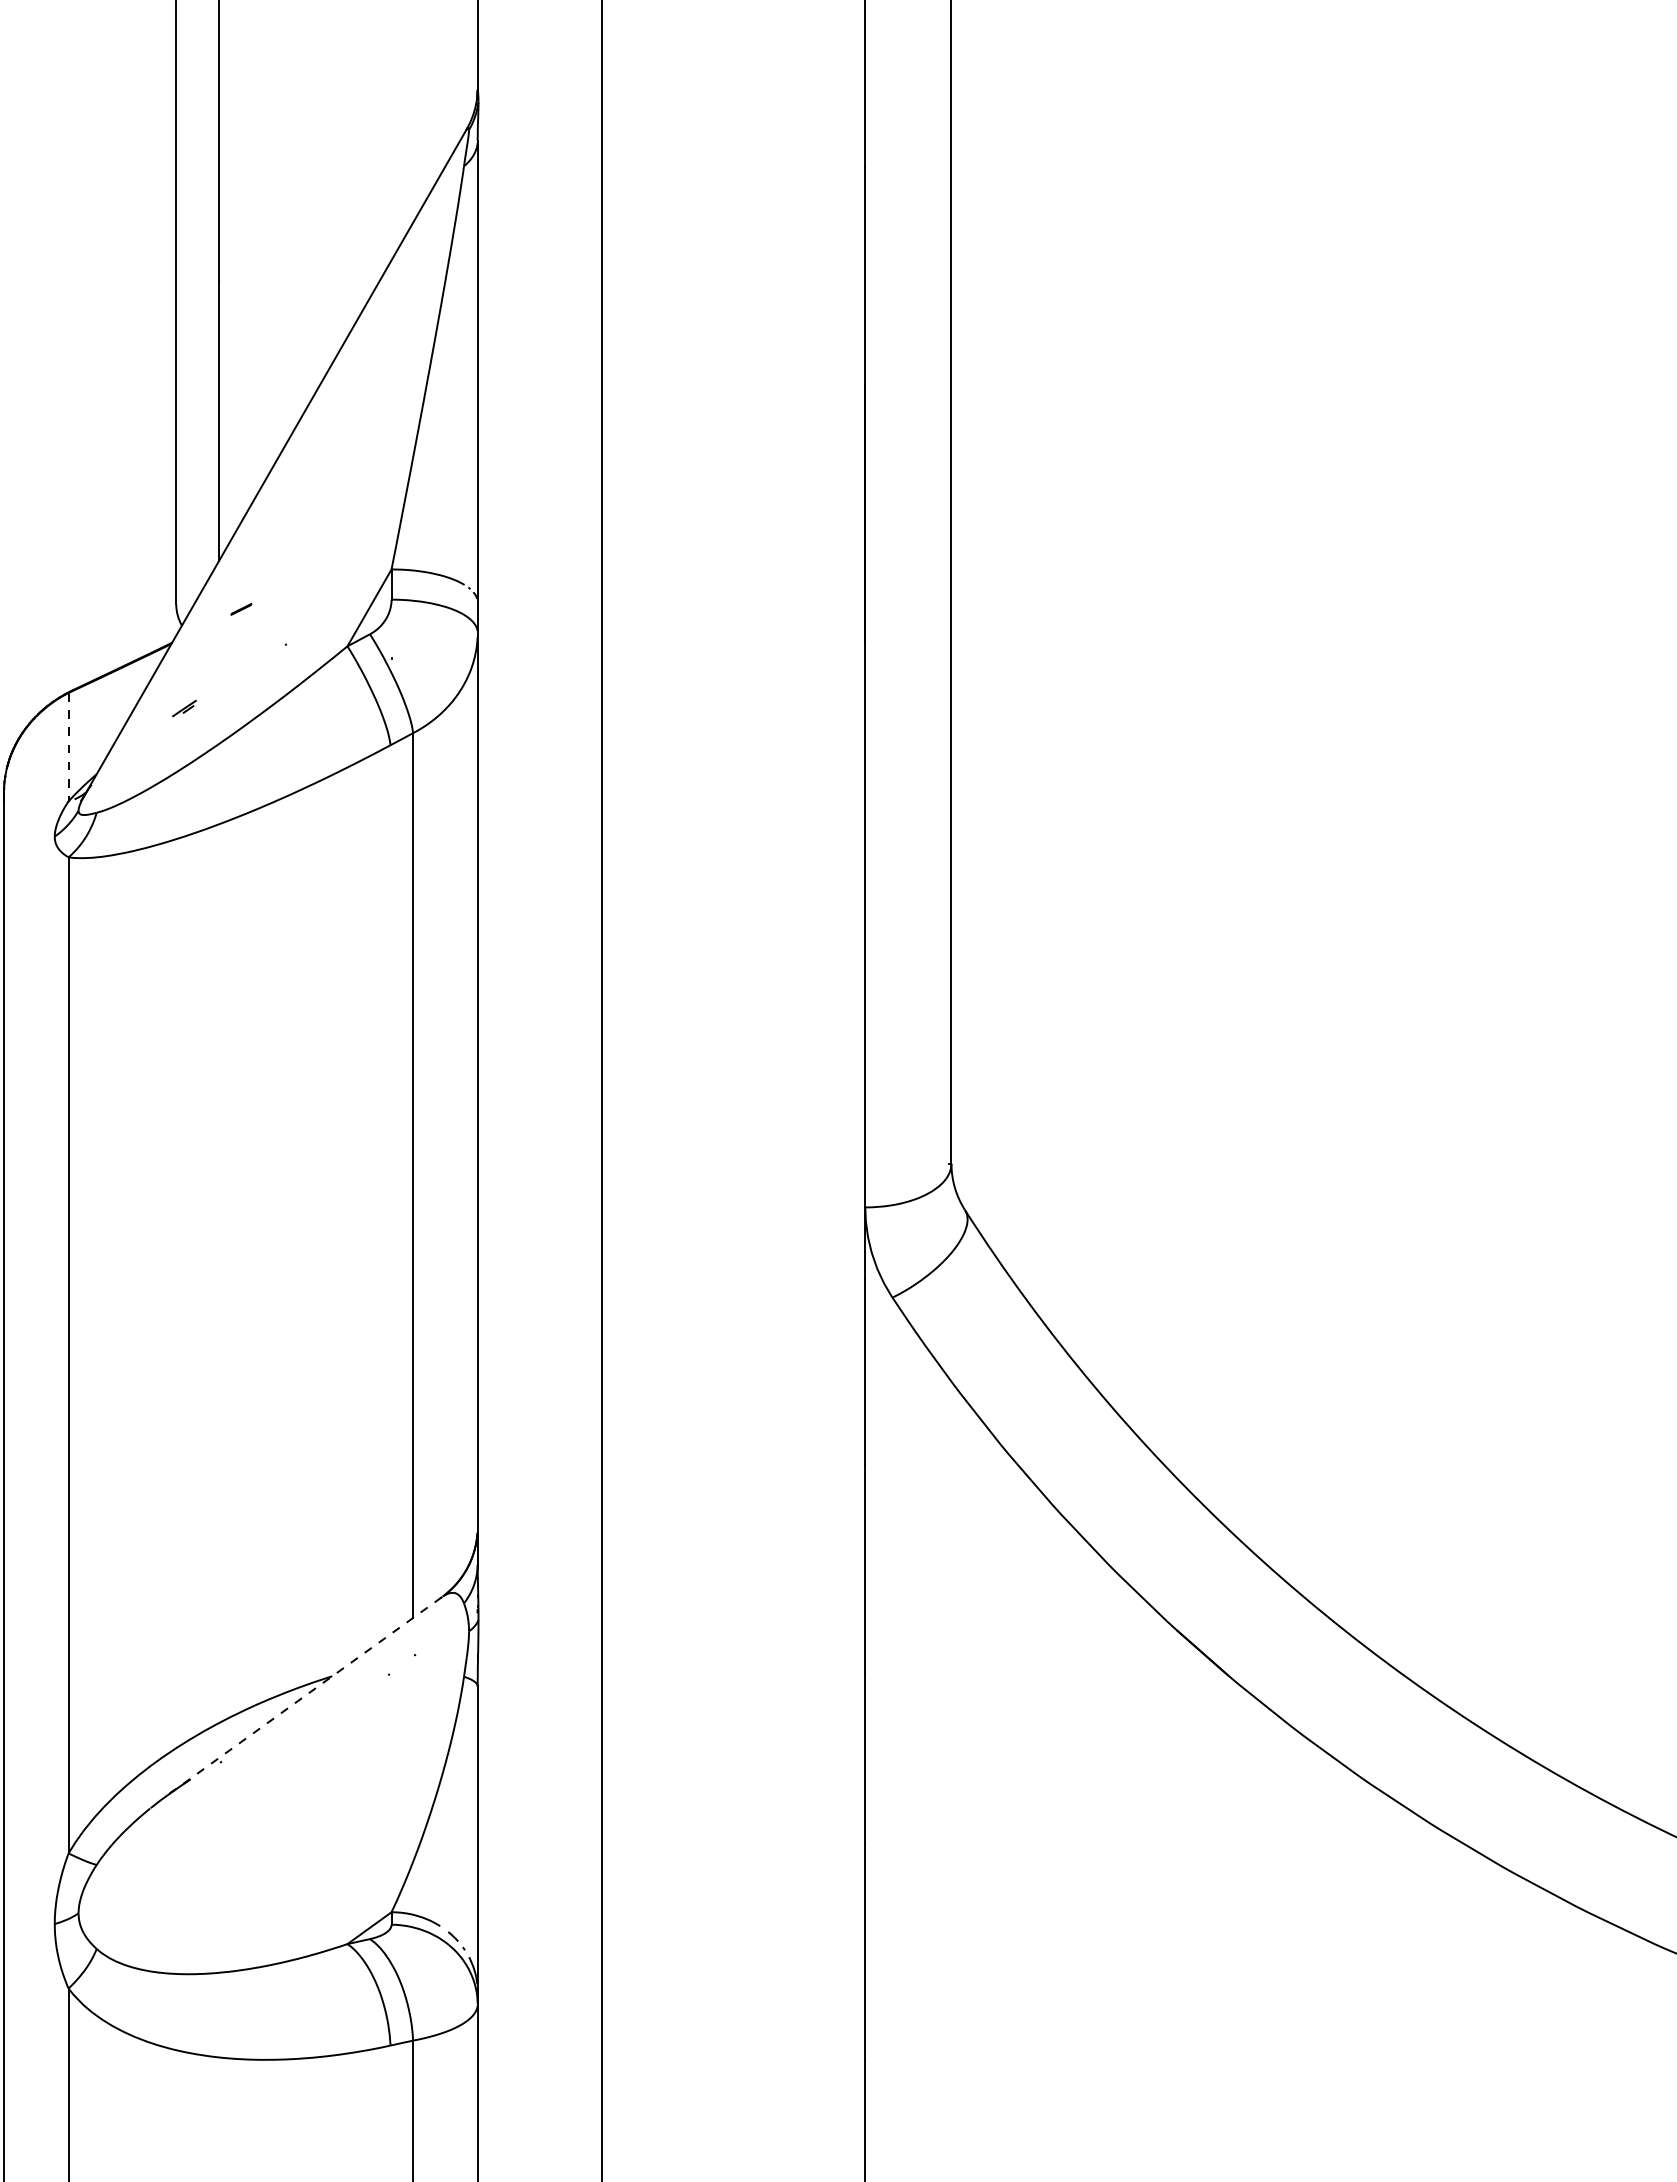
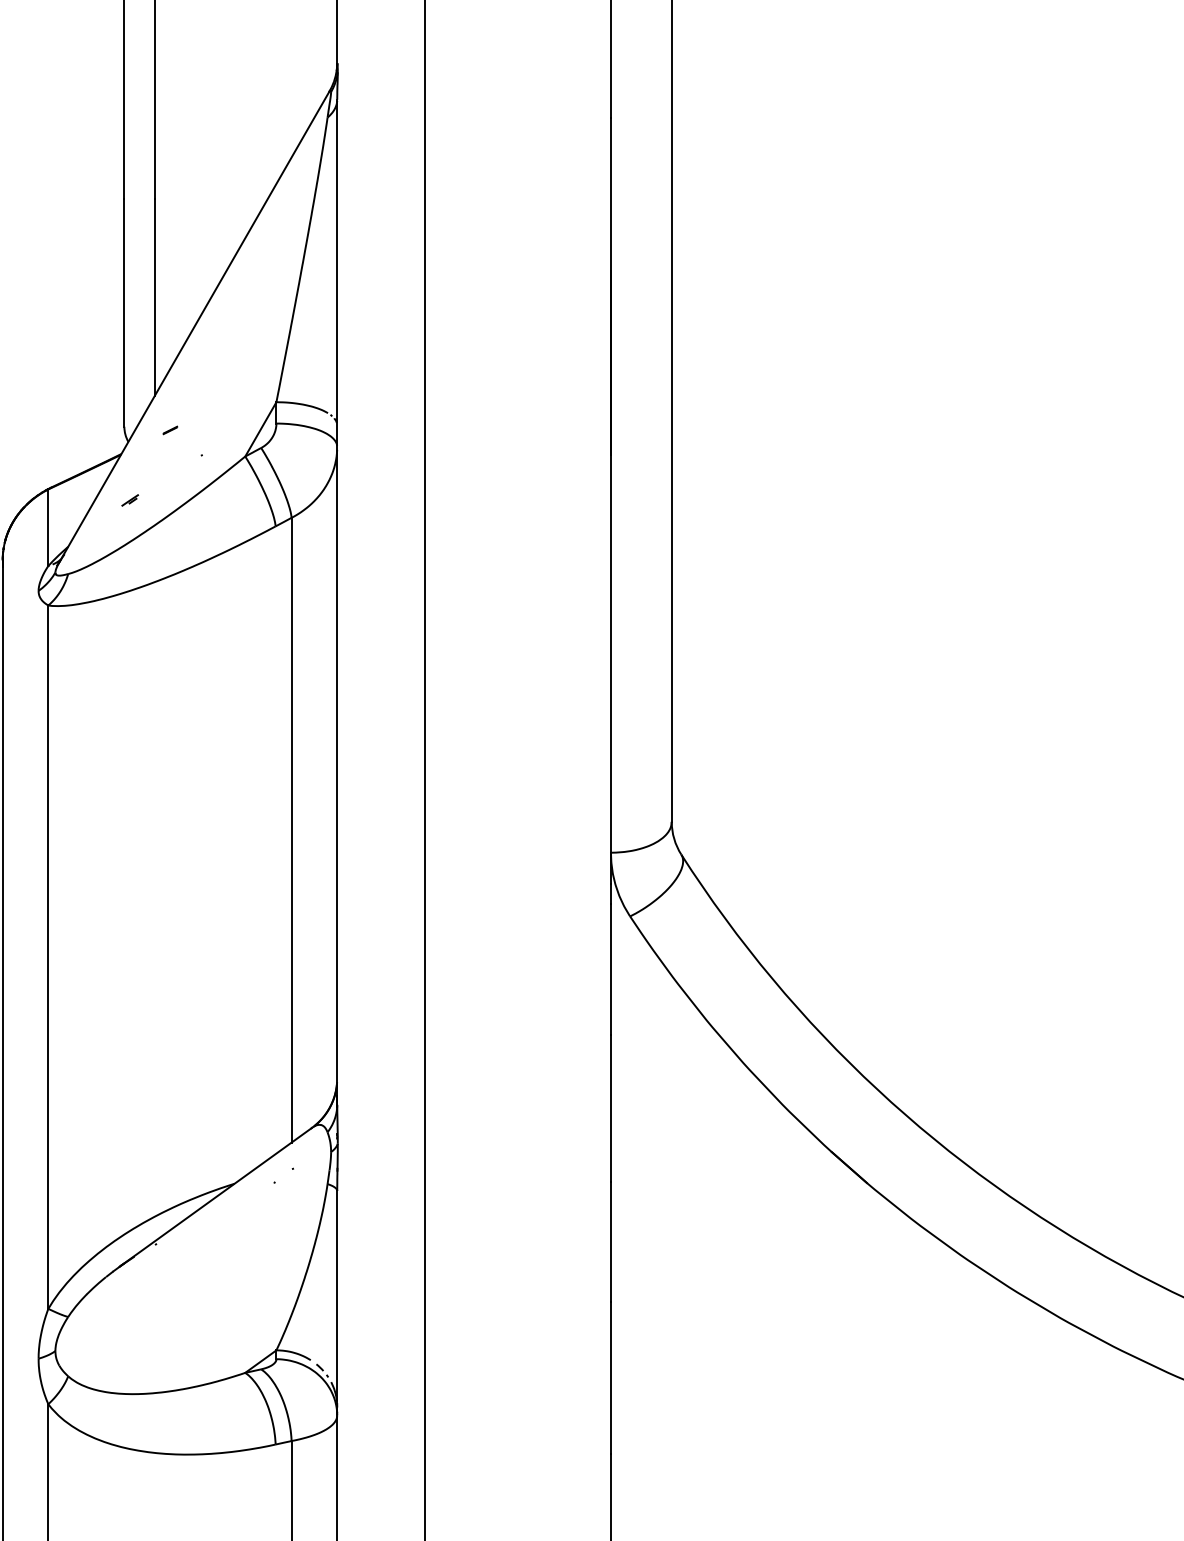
line: (68, 747) -> (48, 527), dashed -> solid
line: (305, 1695) -> (215, 1197), dashed -> solid

